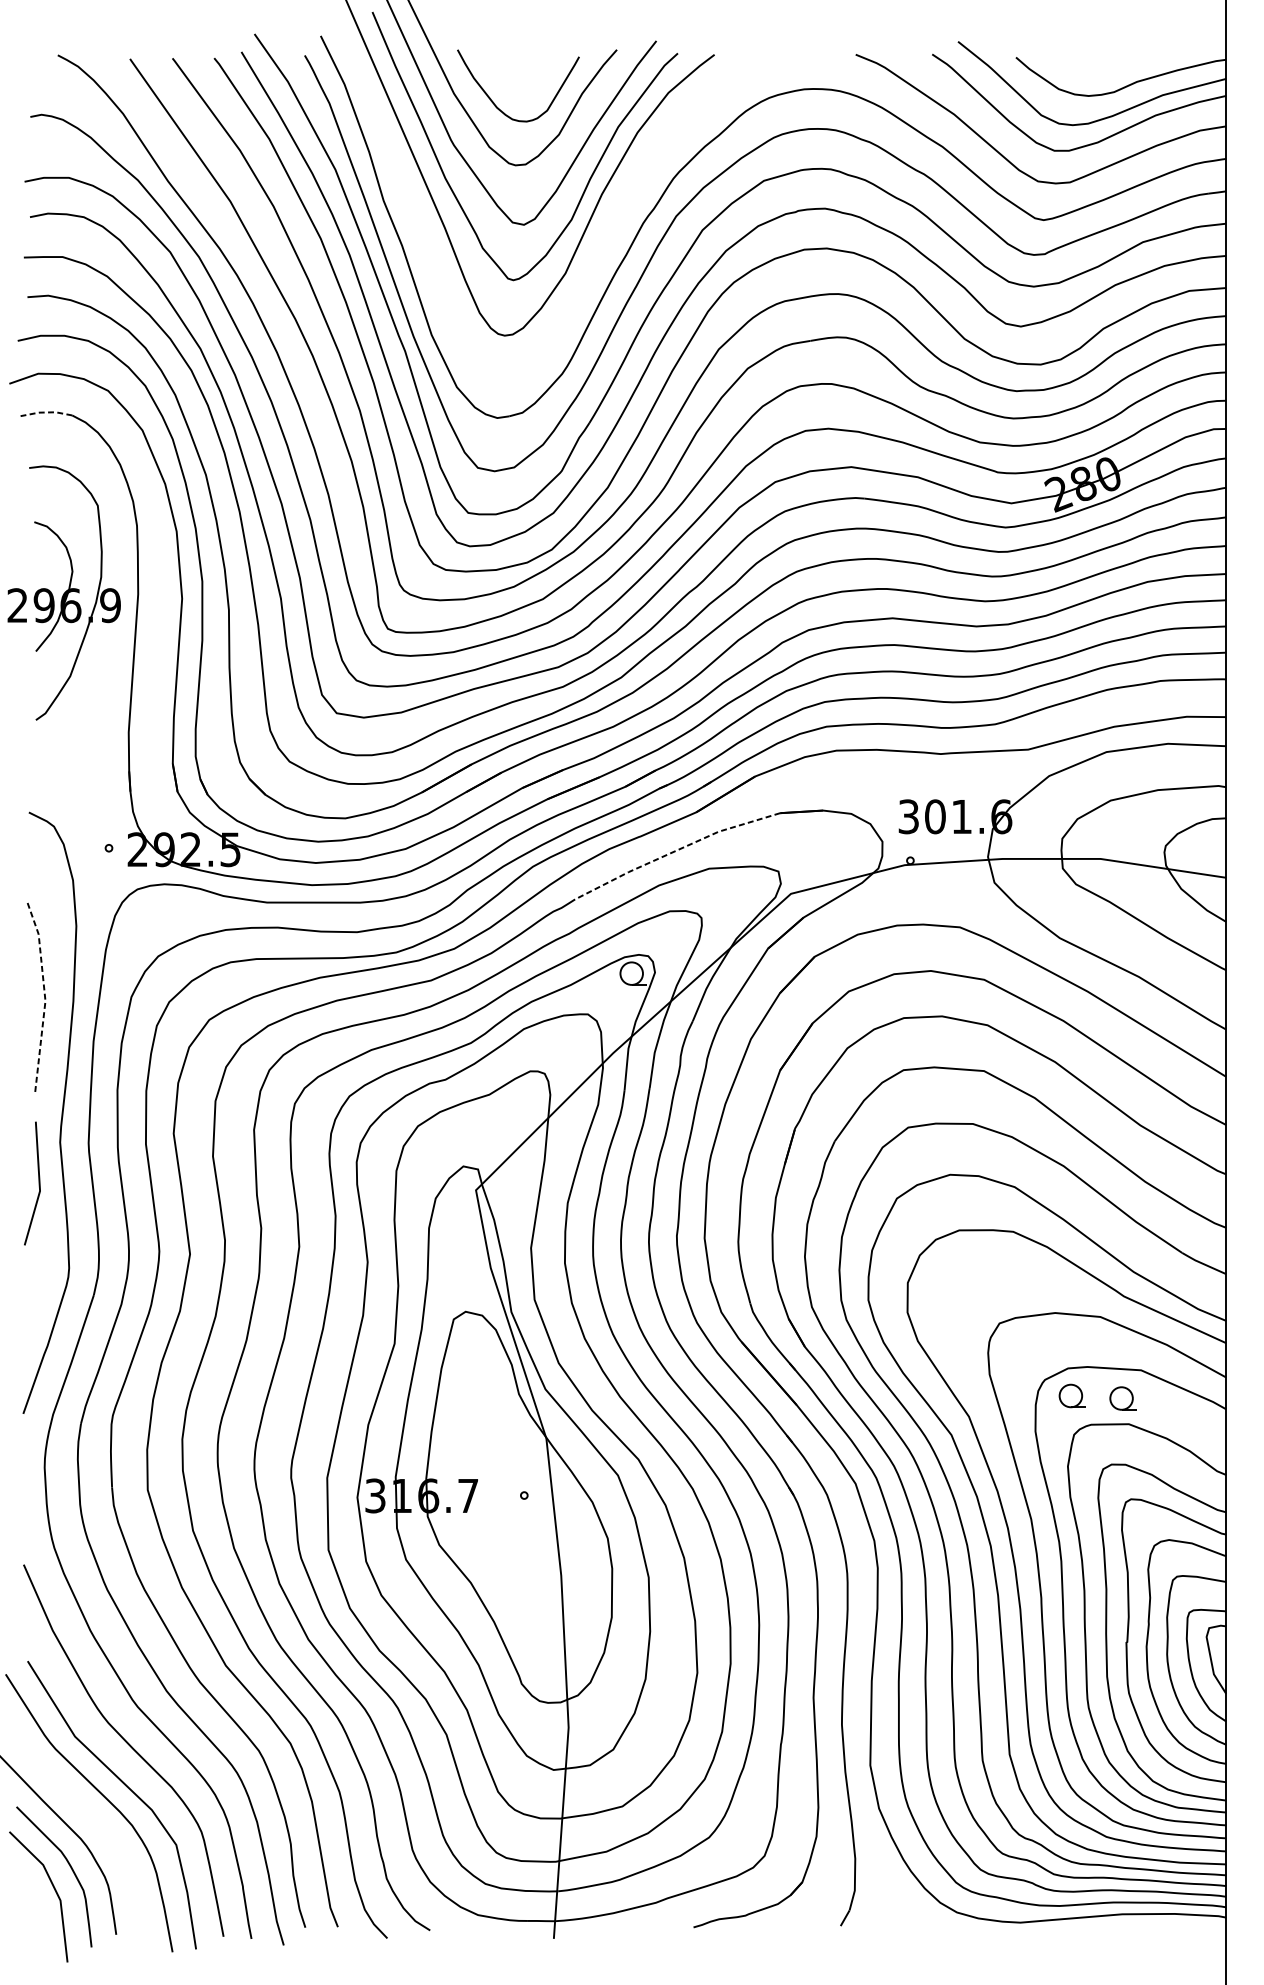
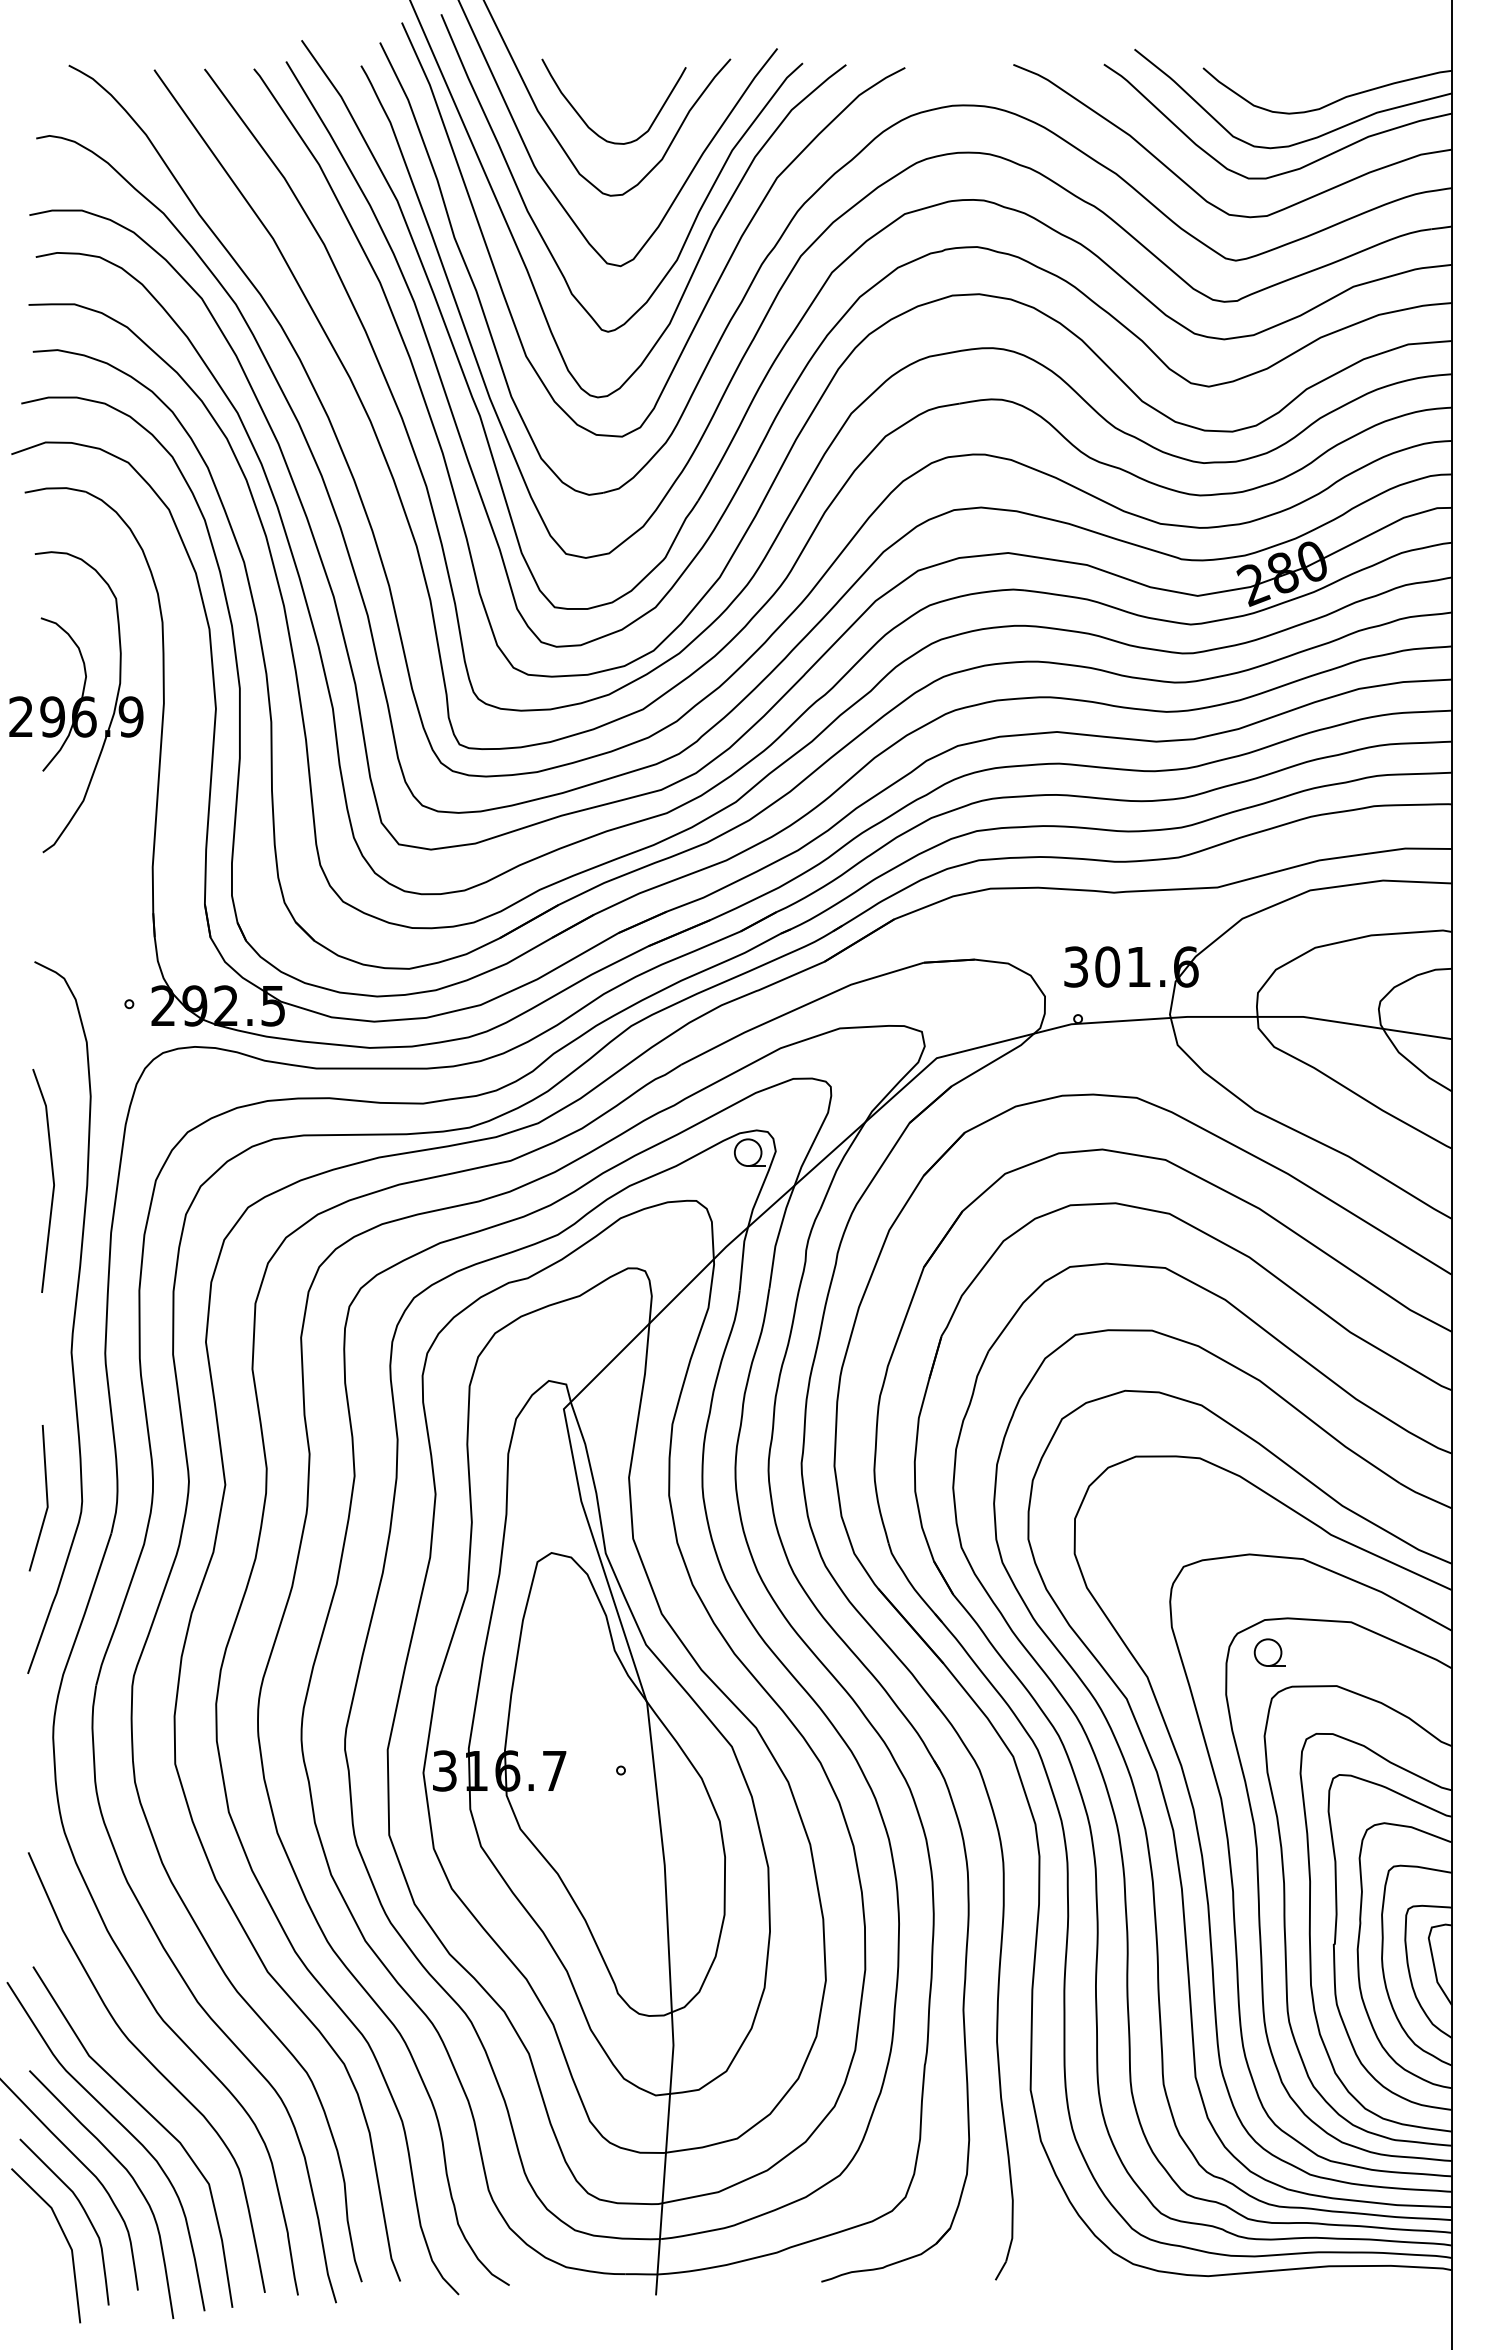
curve: (610, 228) -> (722, 270), added
line: (45, 412) -> (54, 488), dashed -> solid
line: (675, 851) -> (800, 1007), dashed -> solid
line: (44, 997) -> (53, 1180), dashed -> solid
line: (39, 1183) -> (46, 1498), moved
part: (1122, 1398) -> (1329, 1655), removed
curve: (109, 1837) -> (129, 2175), added

